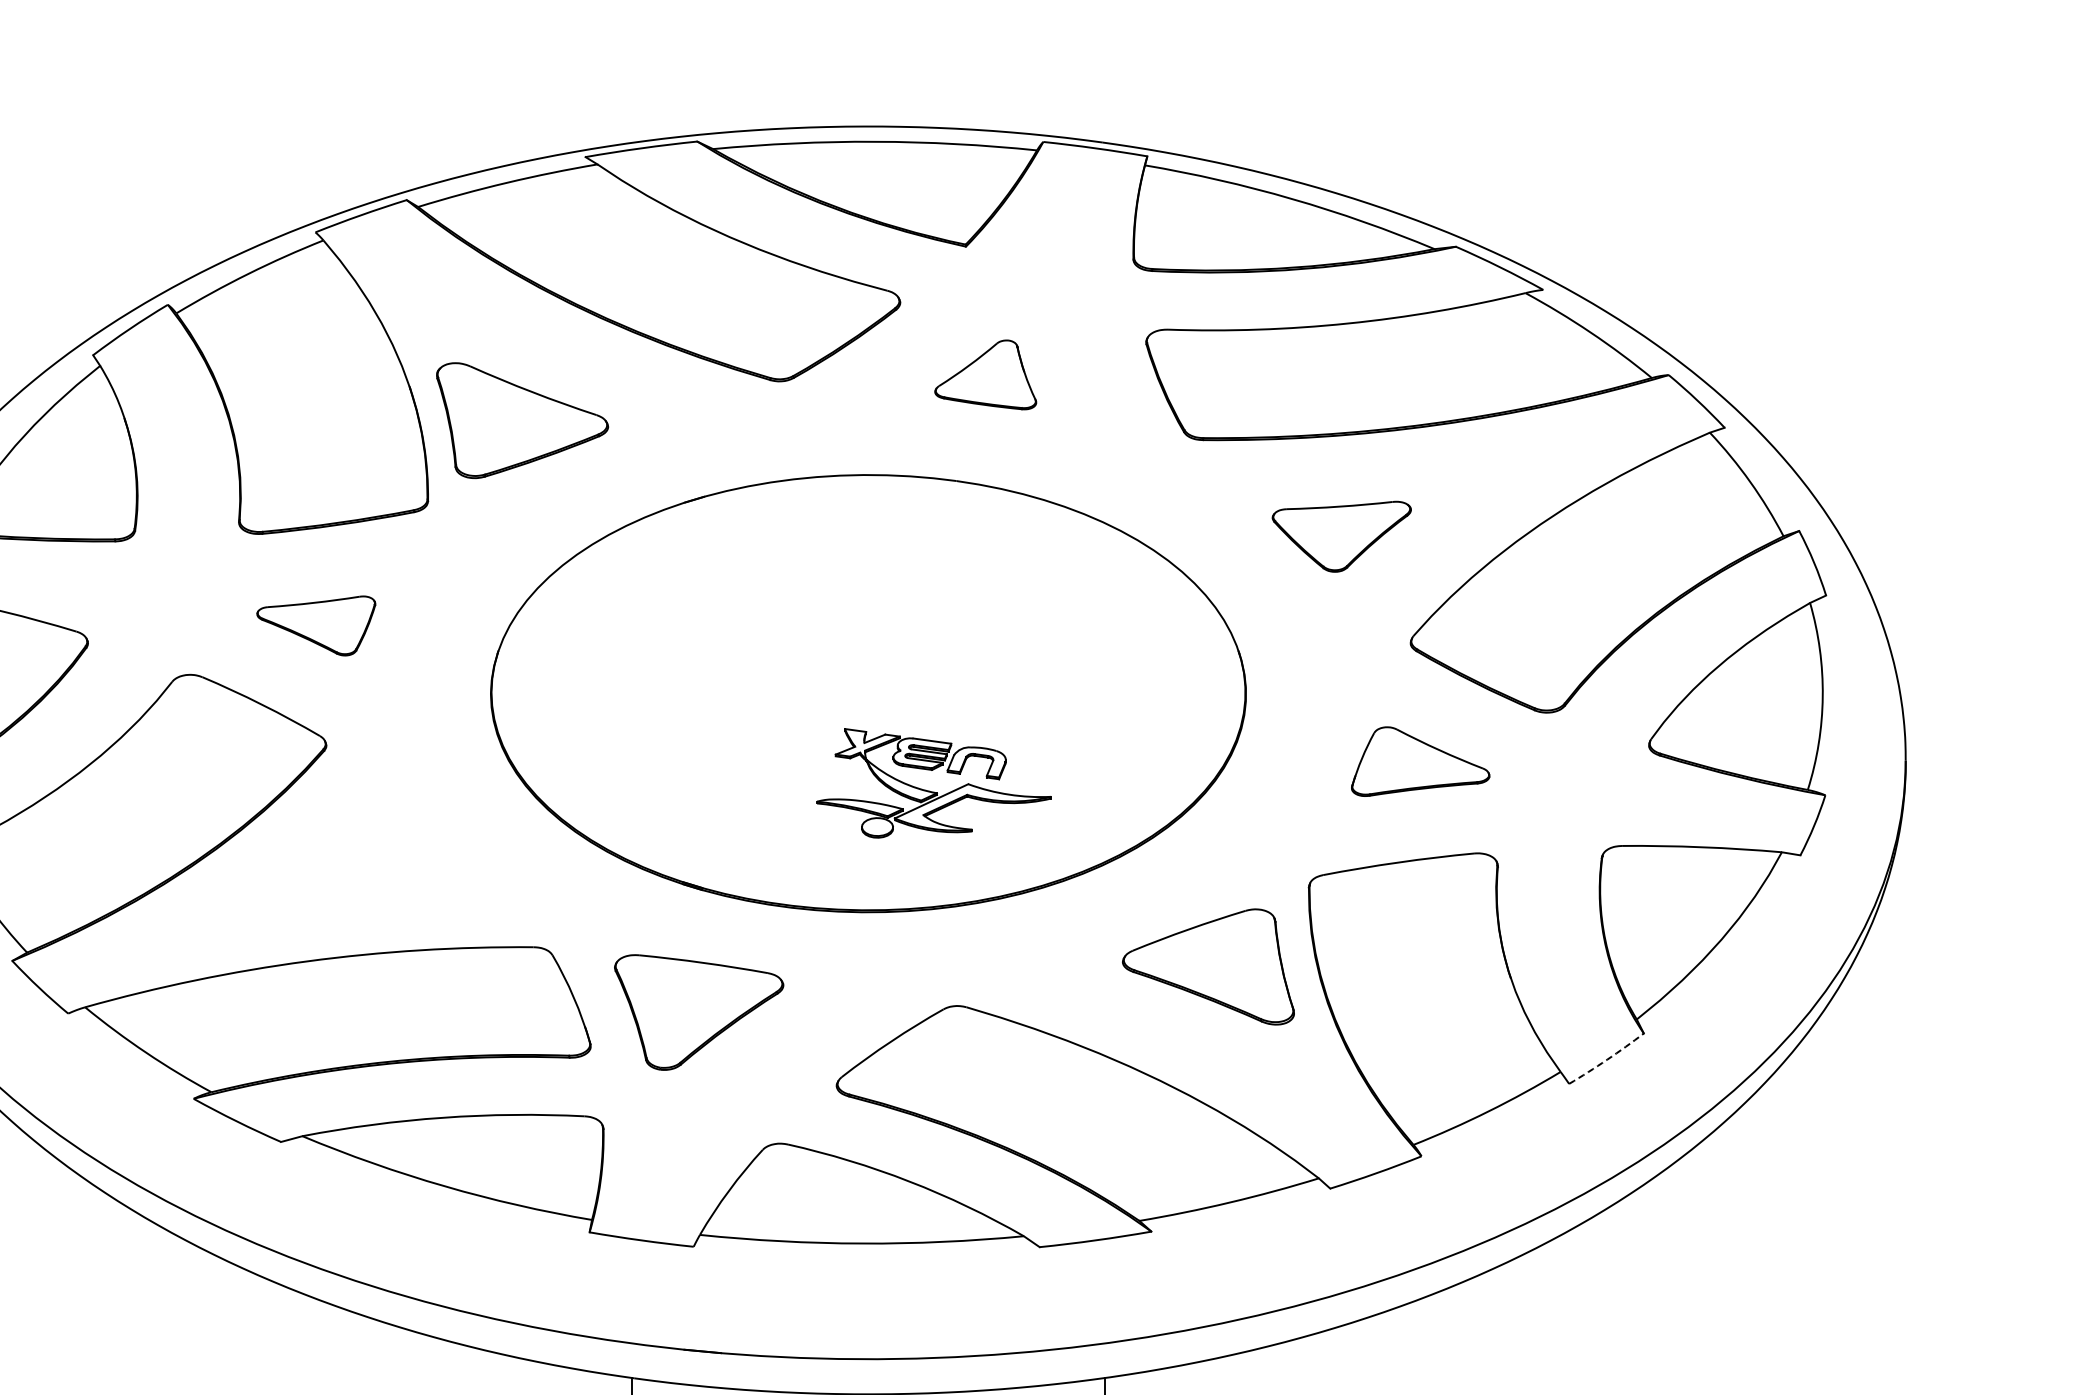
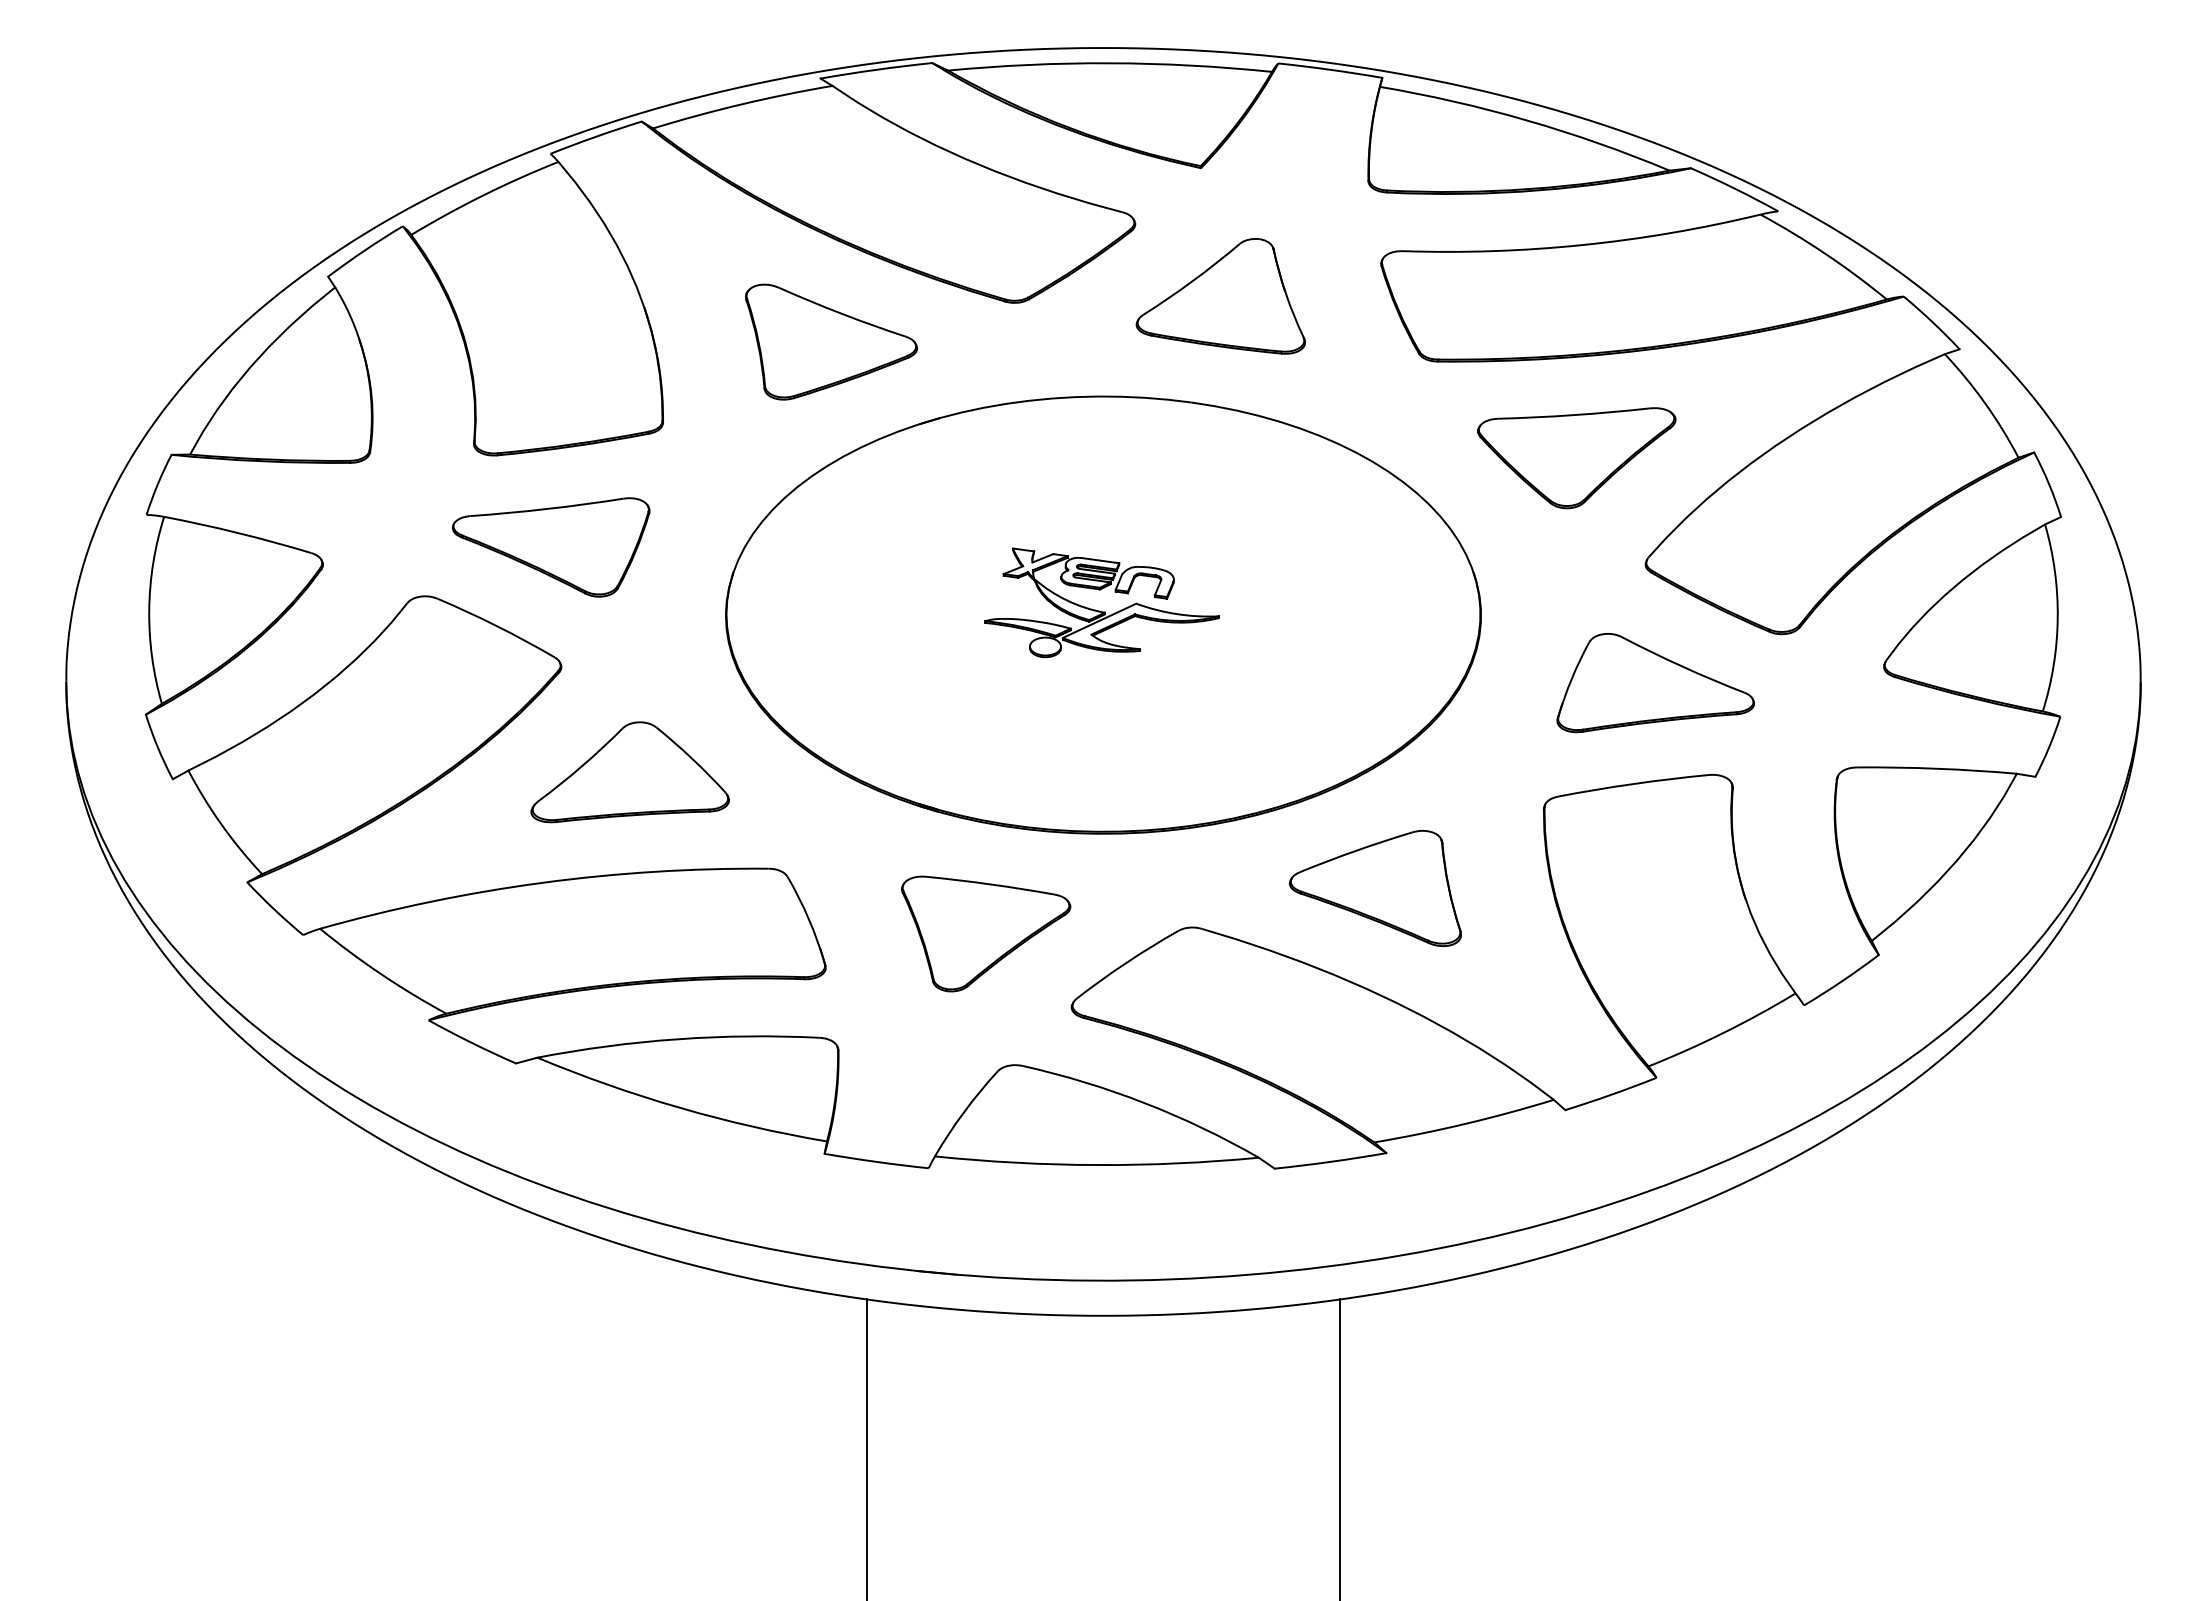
part: (985, 375) -> (1220, 296), size x1.67
part: (522, 420) -> (831, 341), moved
part: (1341, 537) -> (1576, 458), size x1.43
part: (316, 626) -> (551, 547), size x1.67
part: (1420, 762) -> (1655, 683), size x1.43
part: (931, 791) -> (1099, 610), moved
part: (394, 851) -> (629, 772), added
part: (1208, 966) -> (1375, 887), moved
part: (699, 1012) -> (986, 933), moved
arc: (1607, 1060) -> (1842, 981), dashed -> solid

